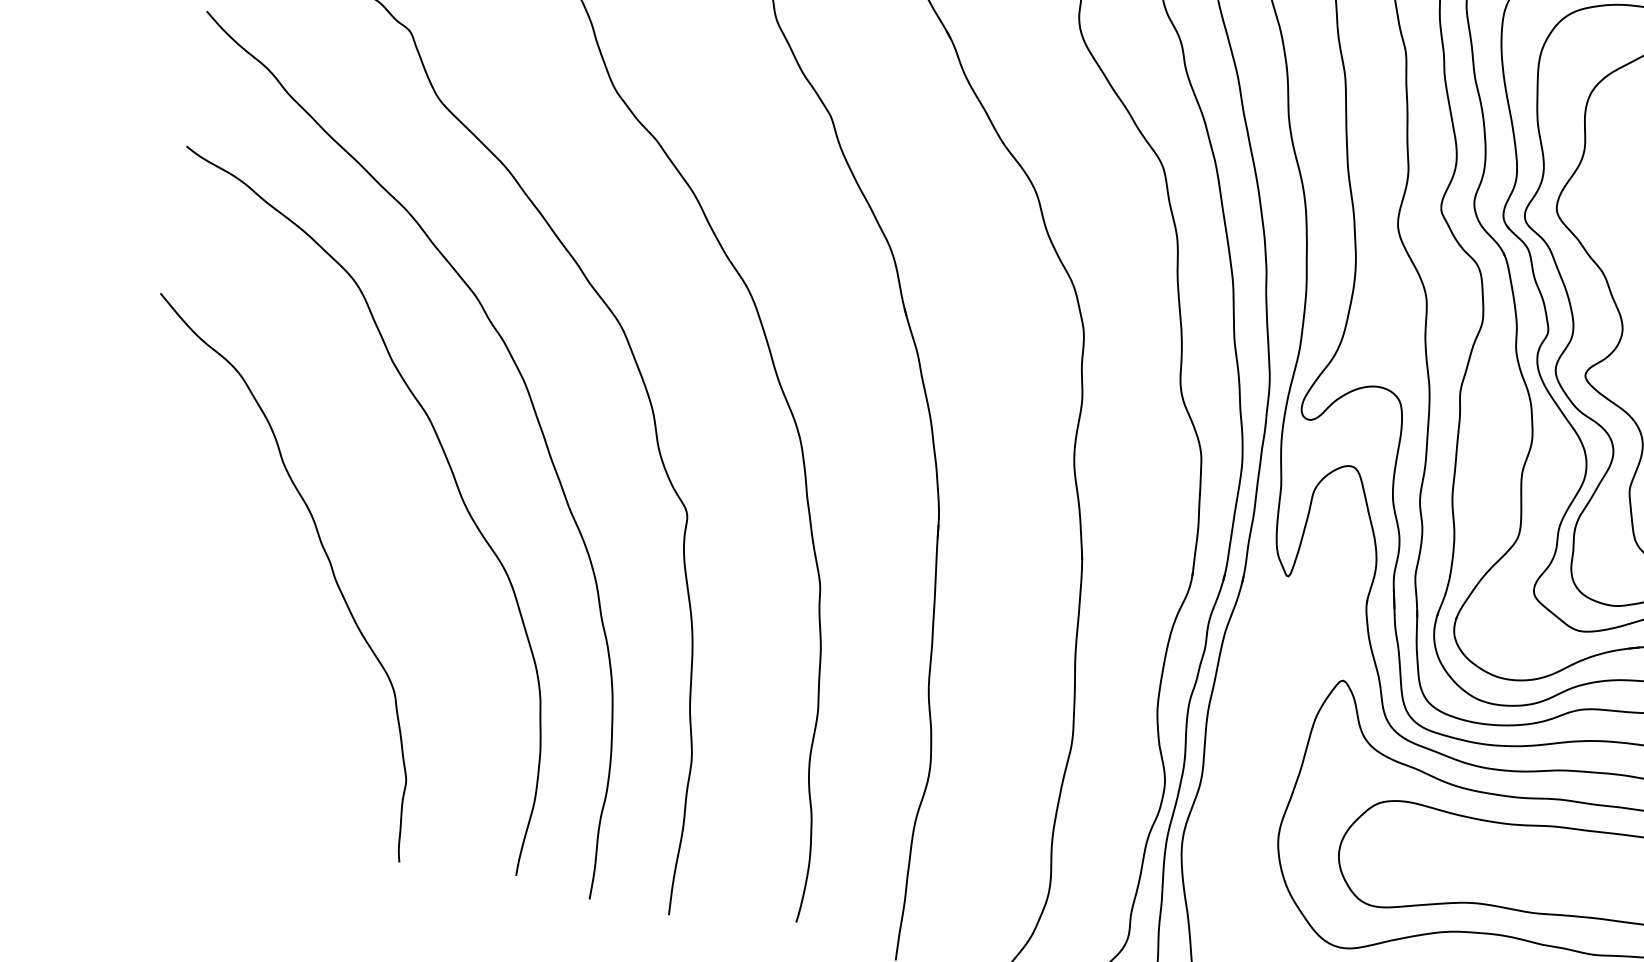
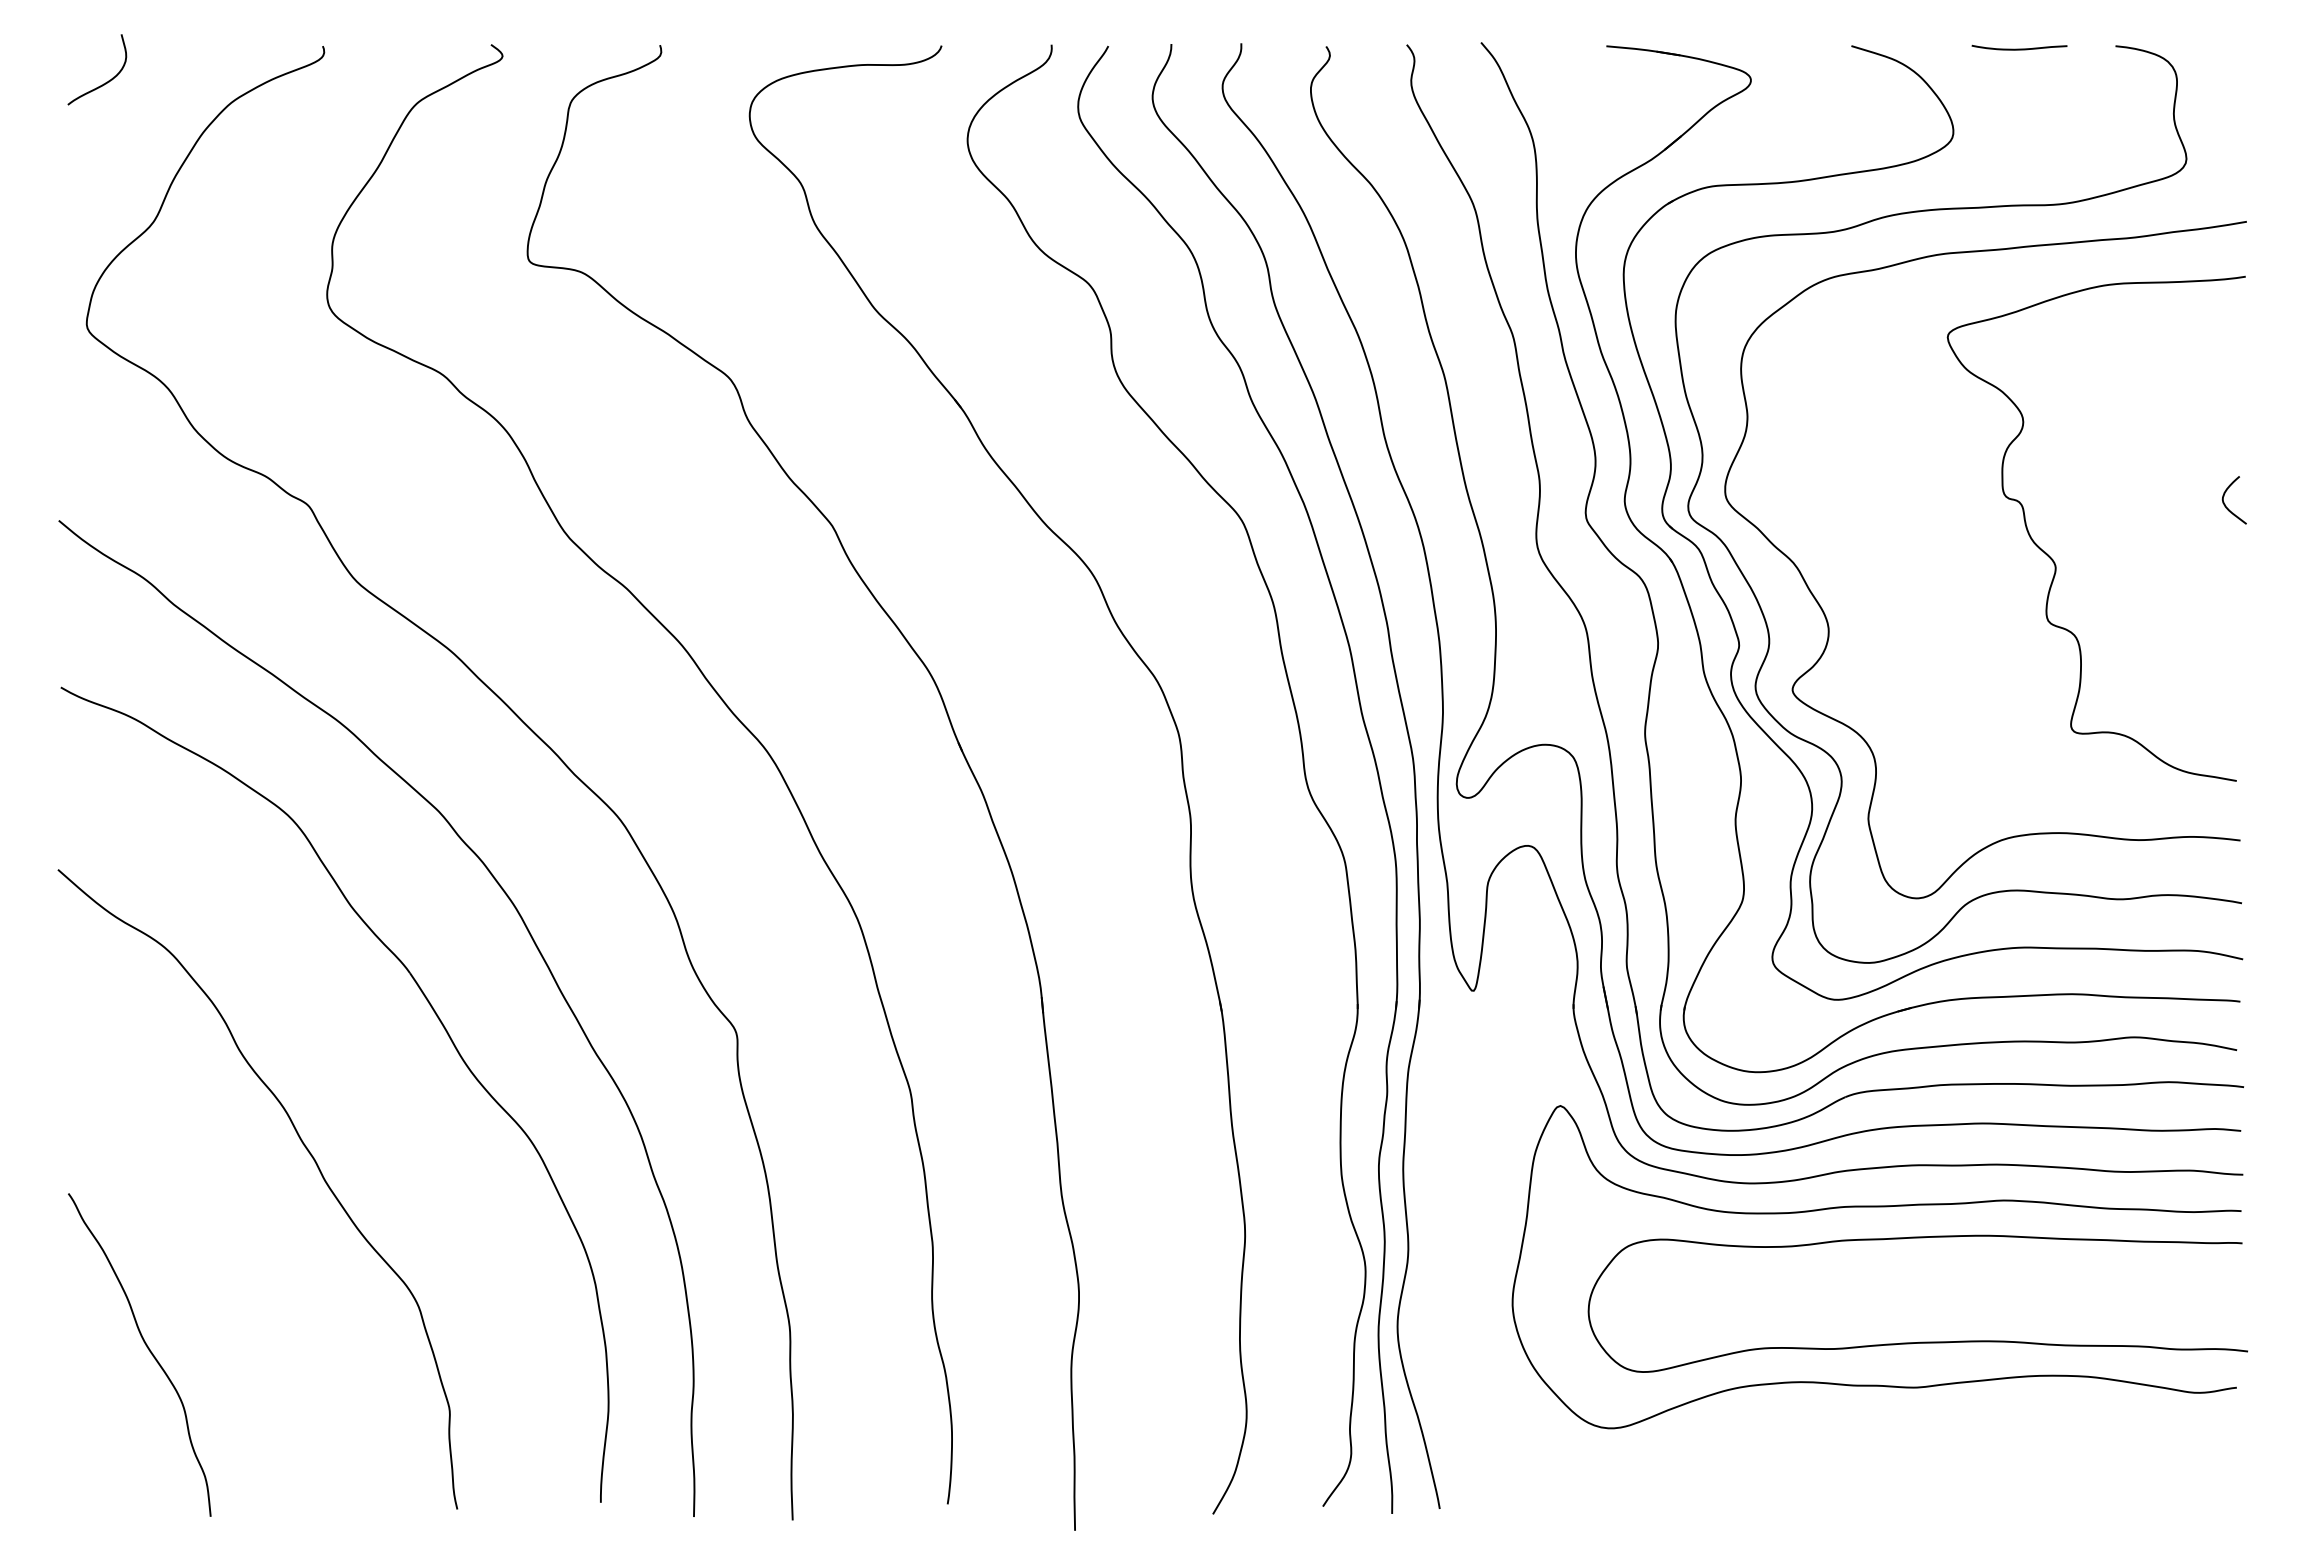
curve: (170, 693) -> (148, 1350), added

